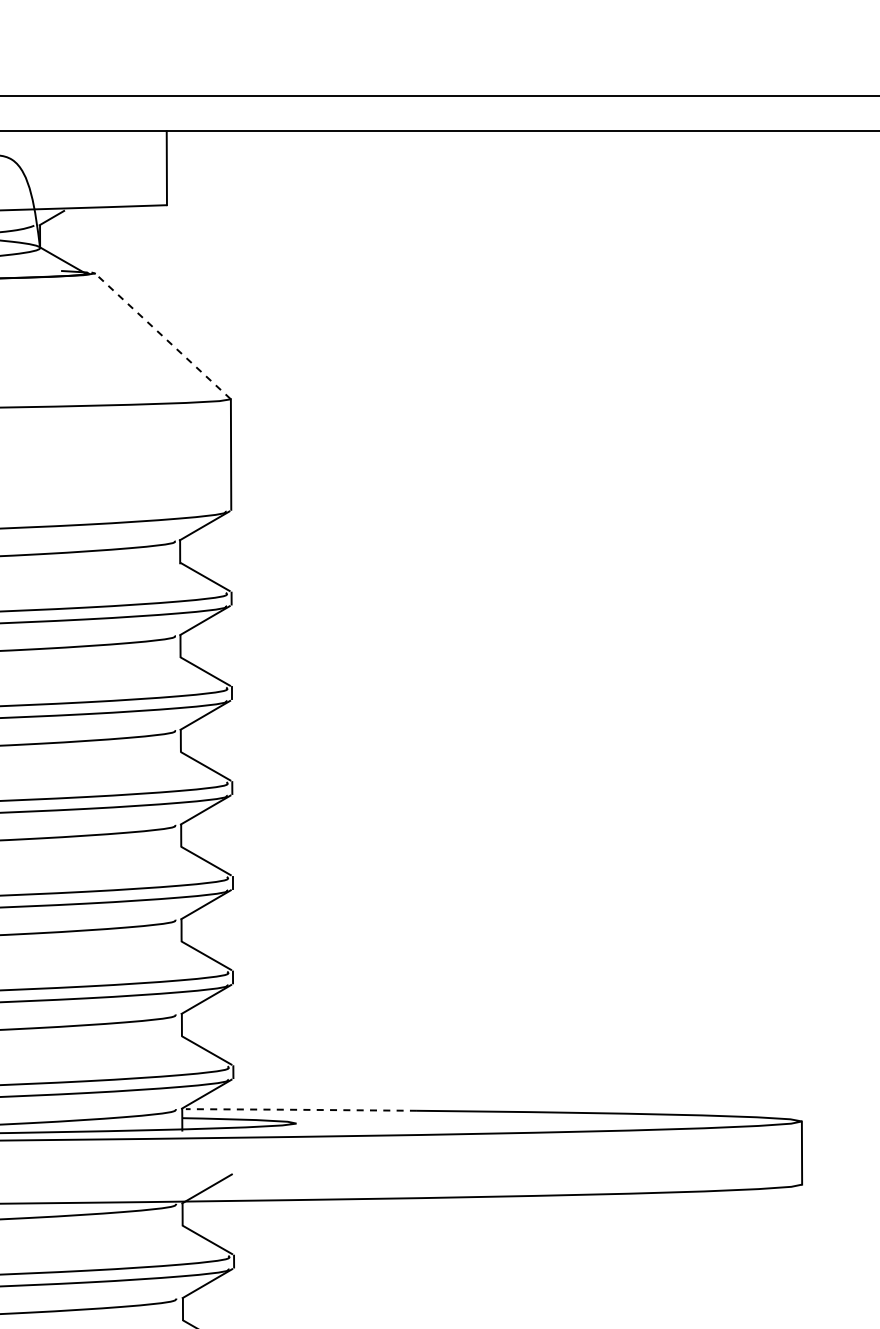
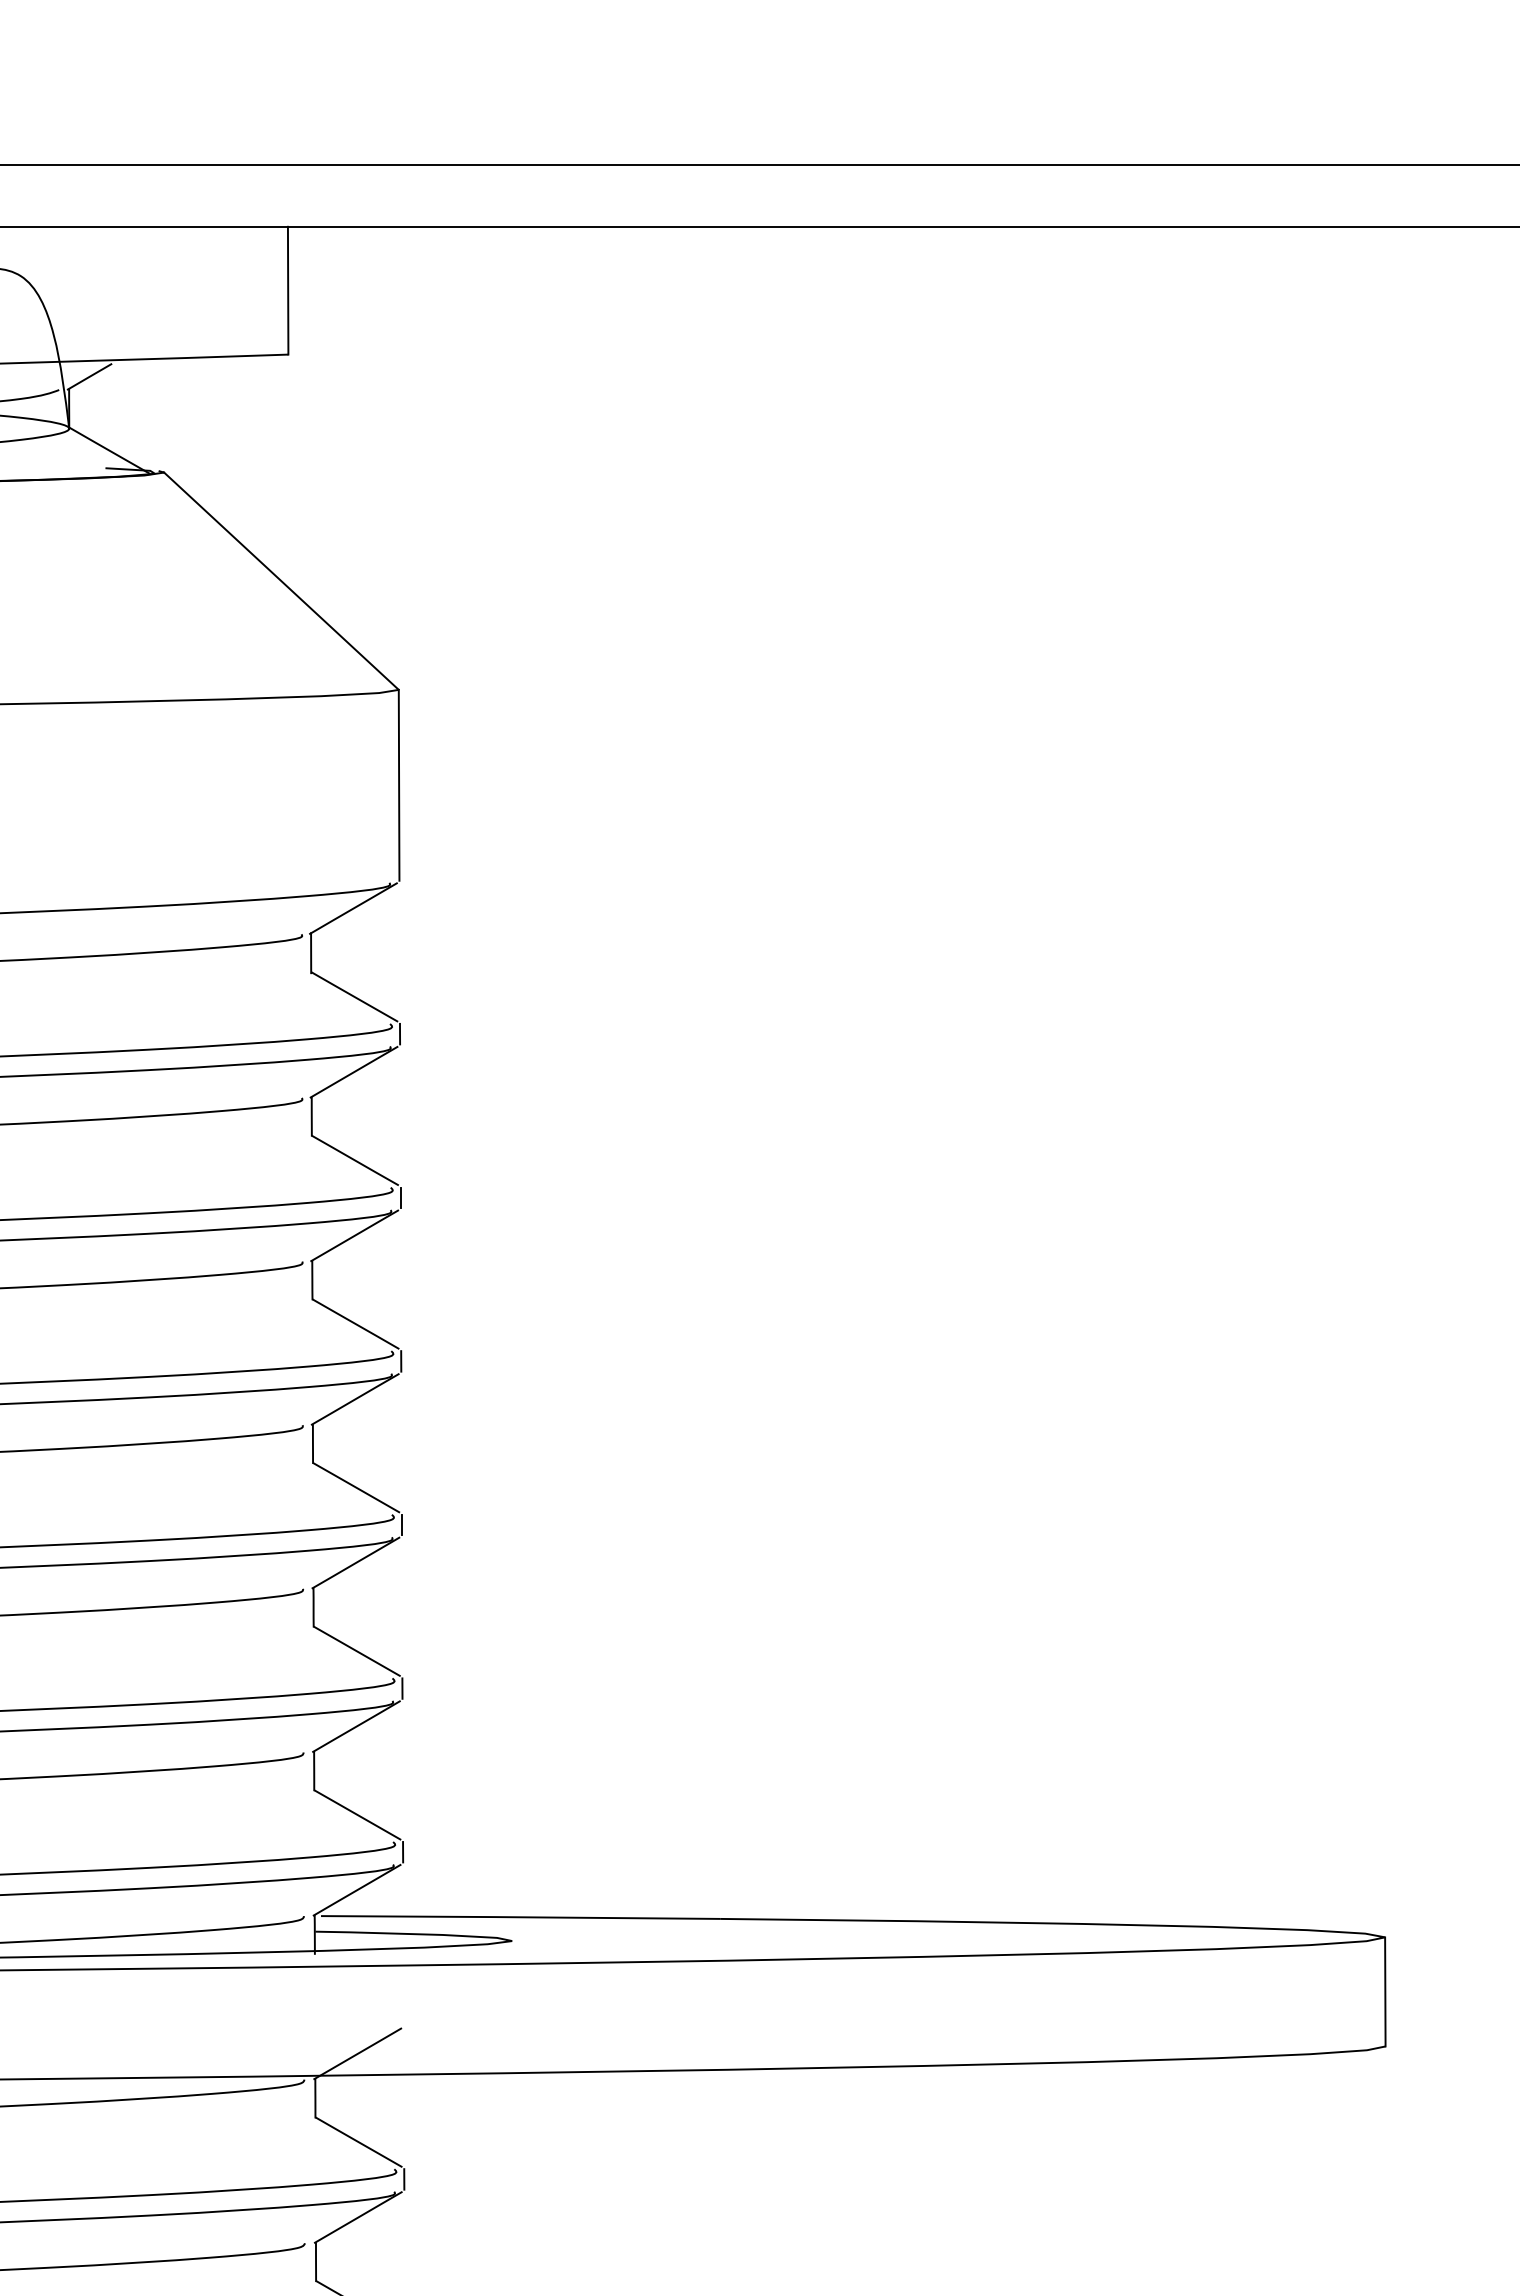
line: (162, 336) -> (280, 581), dashed -> solid
line: (300, 1109) -> (519, 1916), dashed -> solid

